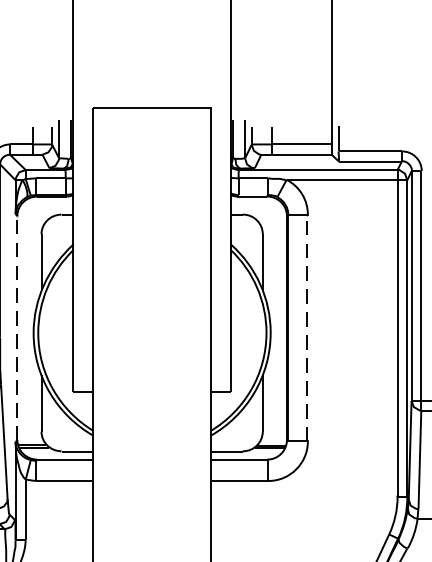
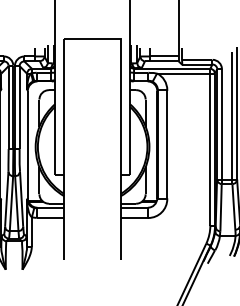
line: (16, 325) -> (27, 143), dashed -> solid
line: (308, 327) -> (167, 144), dashed -> solid

